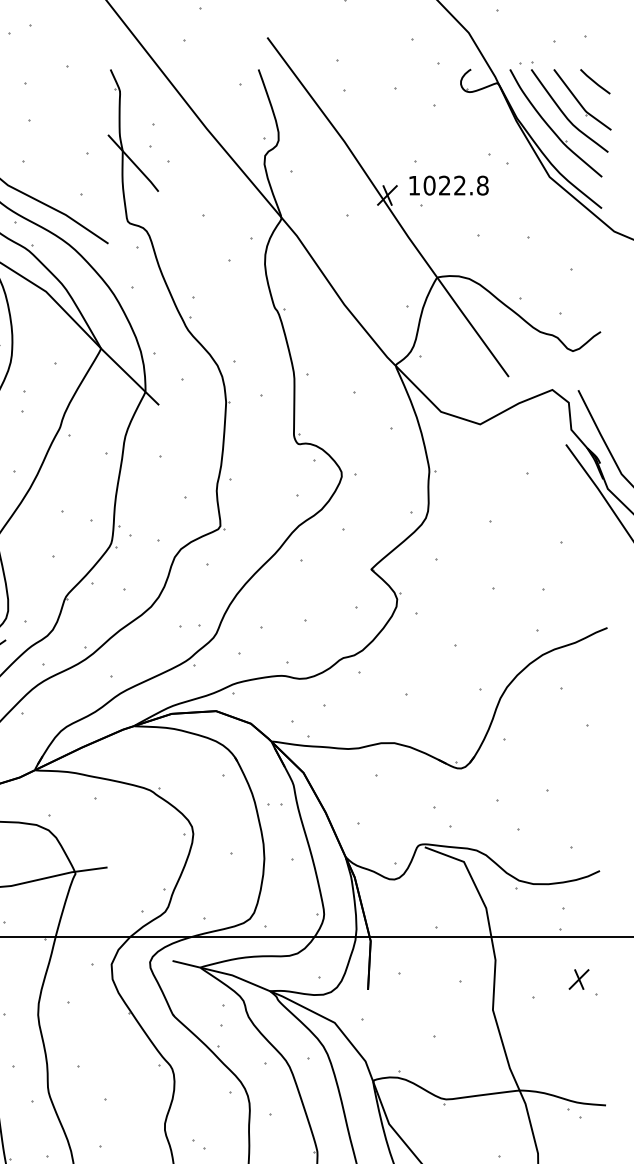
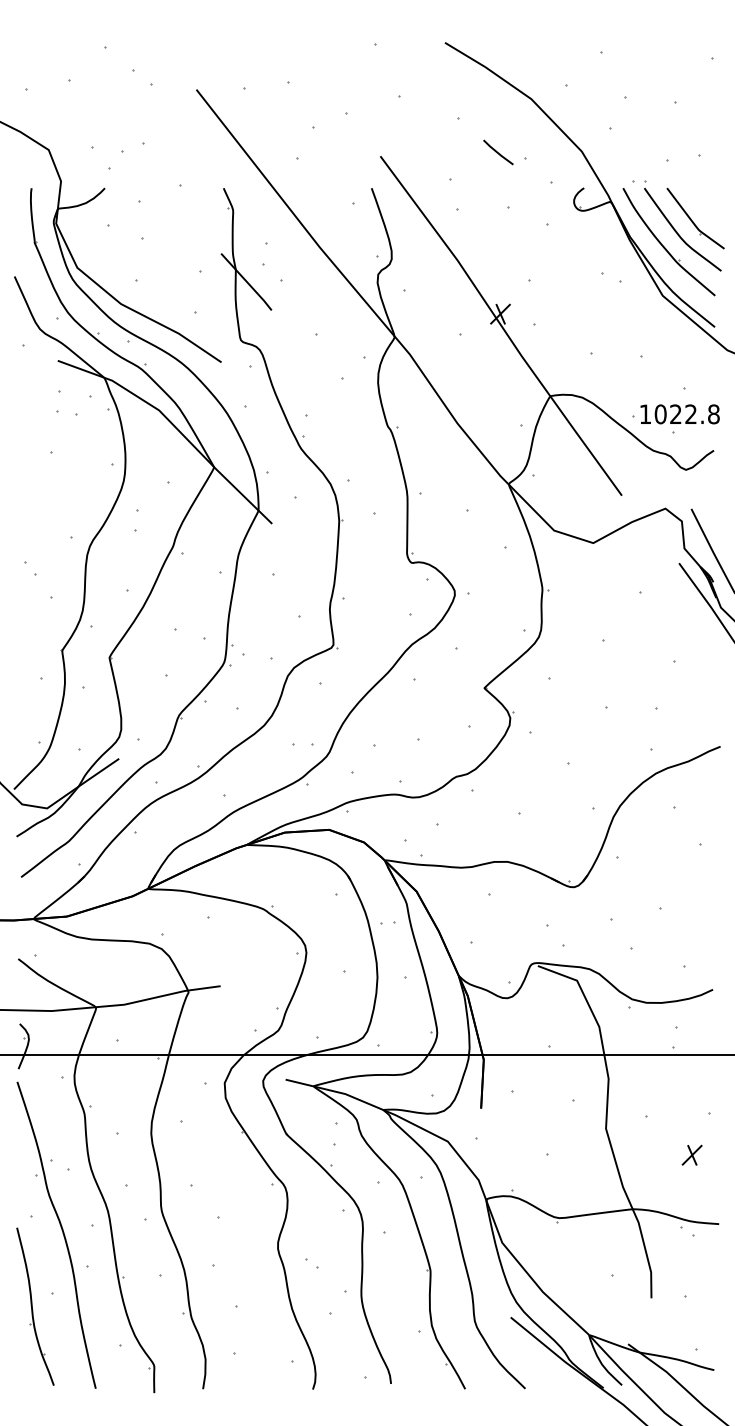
line: (595, 81) -> (498, 152), moved
text: (448, 185) -> (679, 414), moved
part: (578, 978) -> (691, 1154), moved

